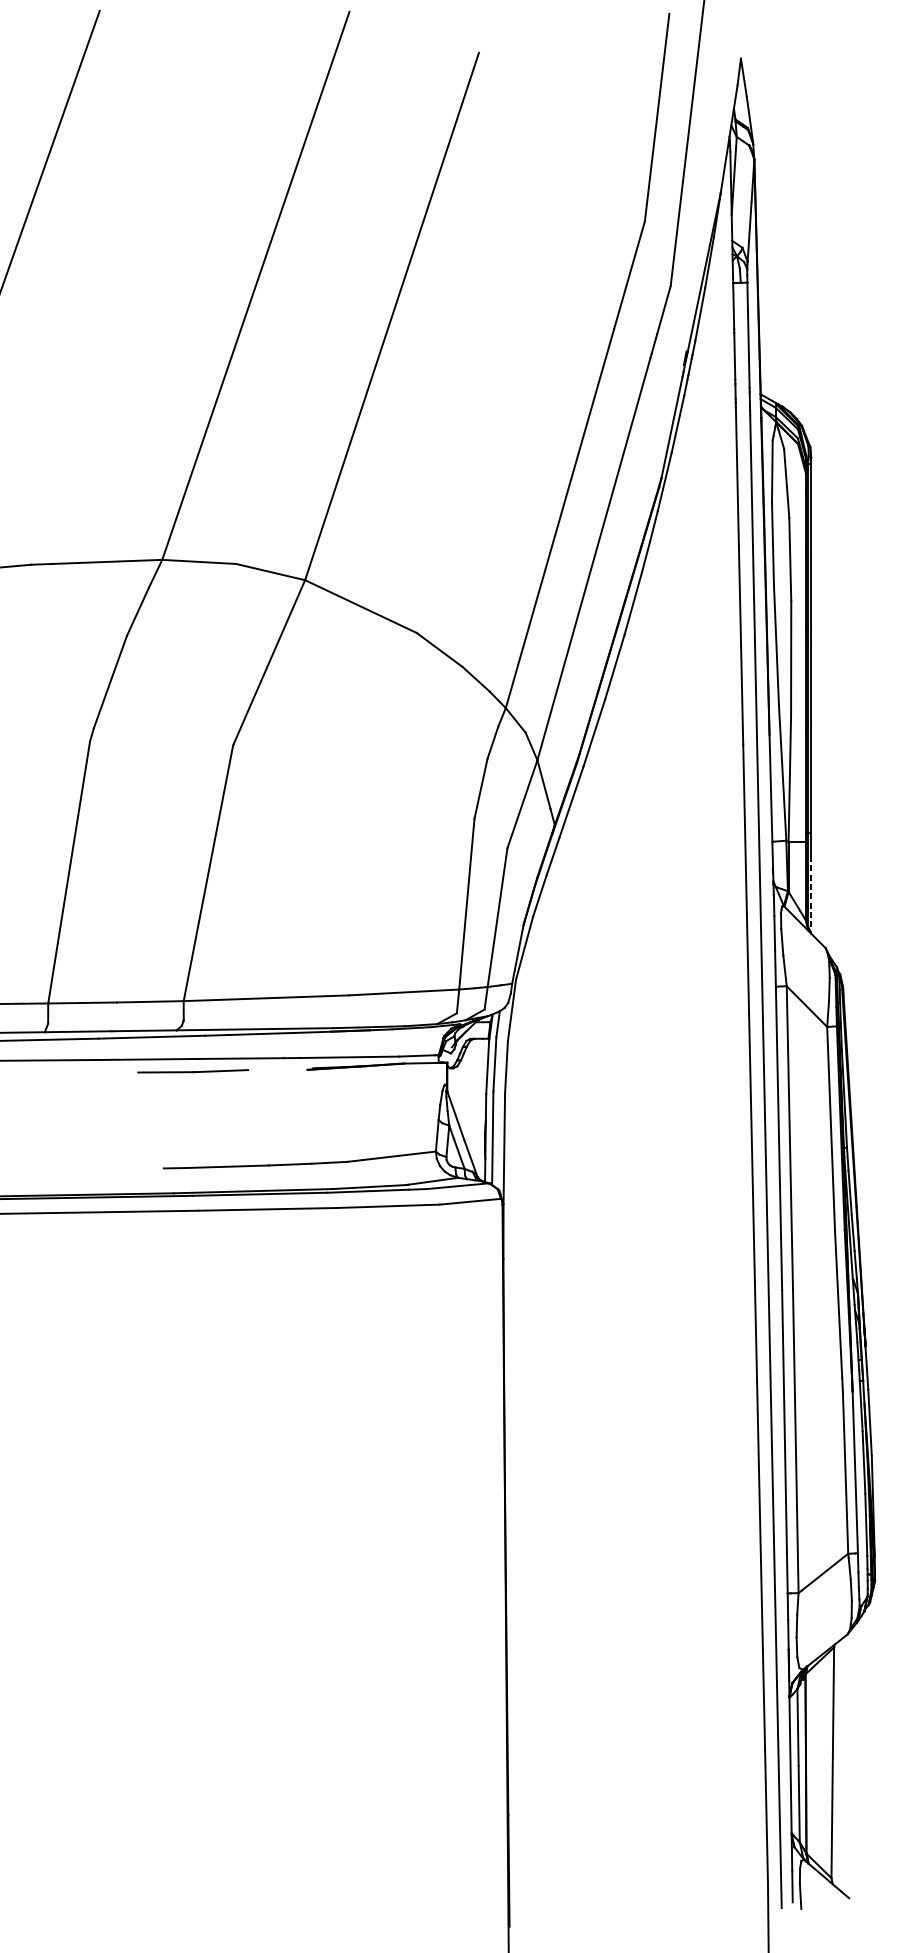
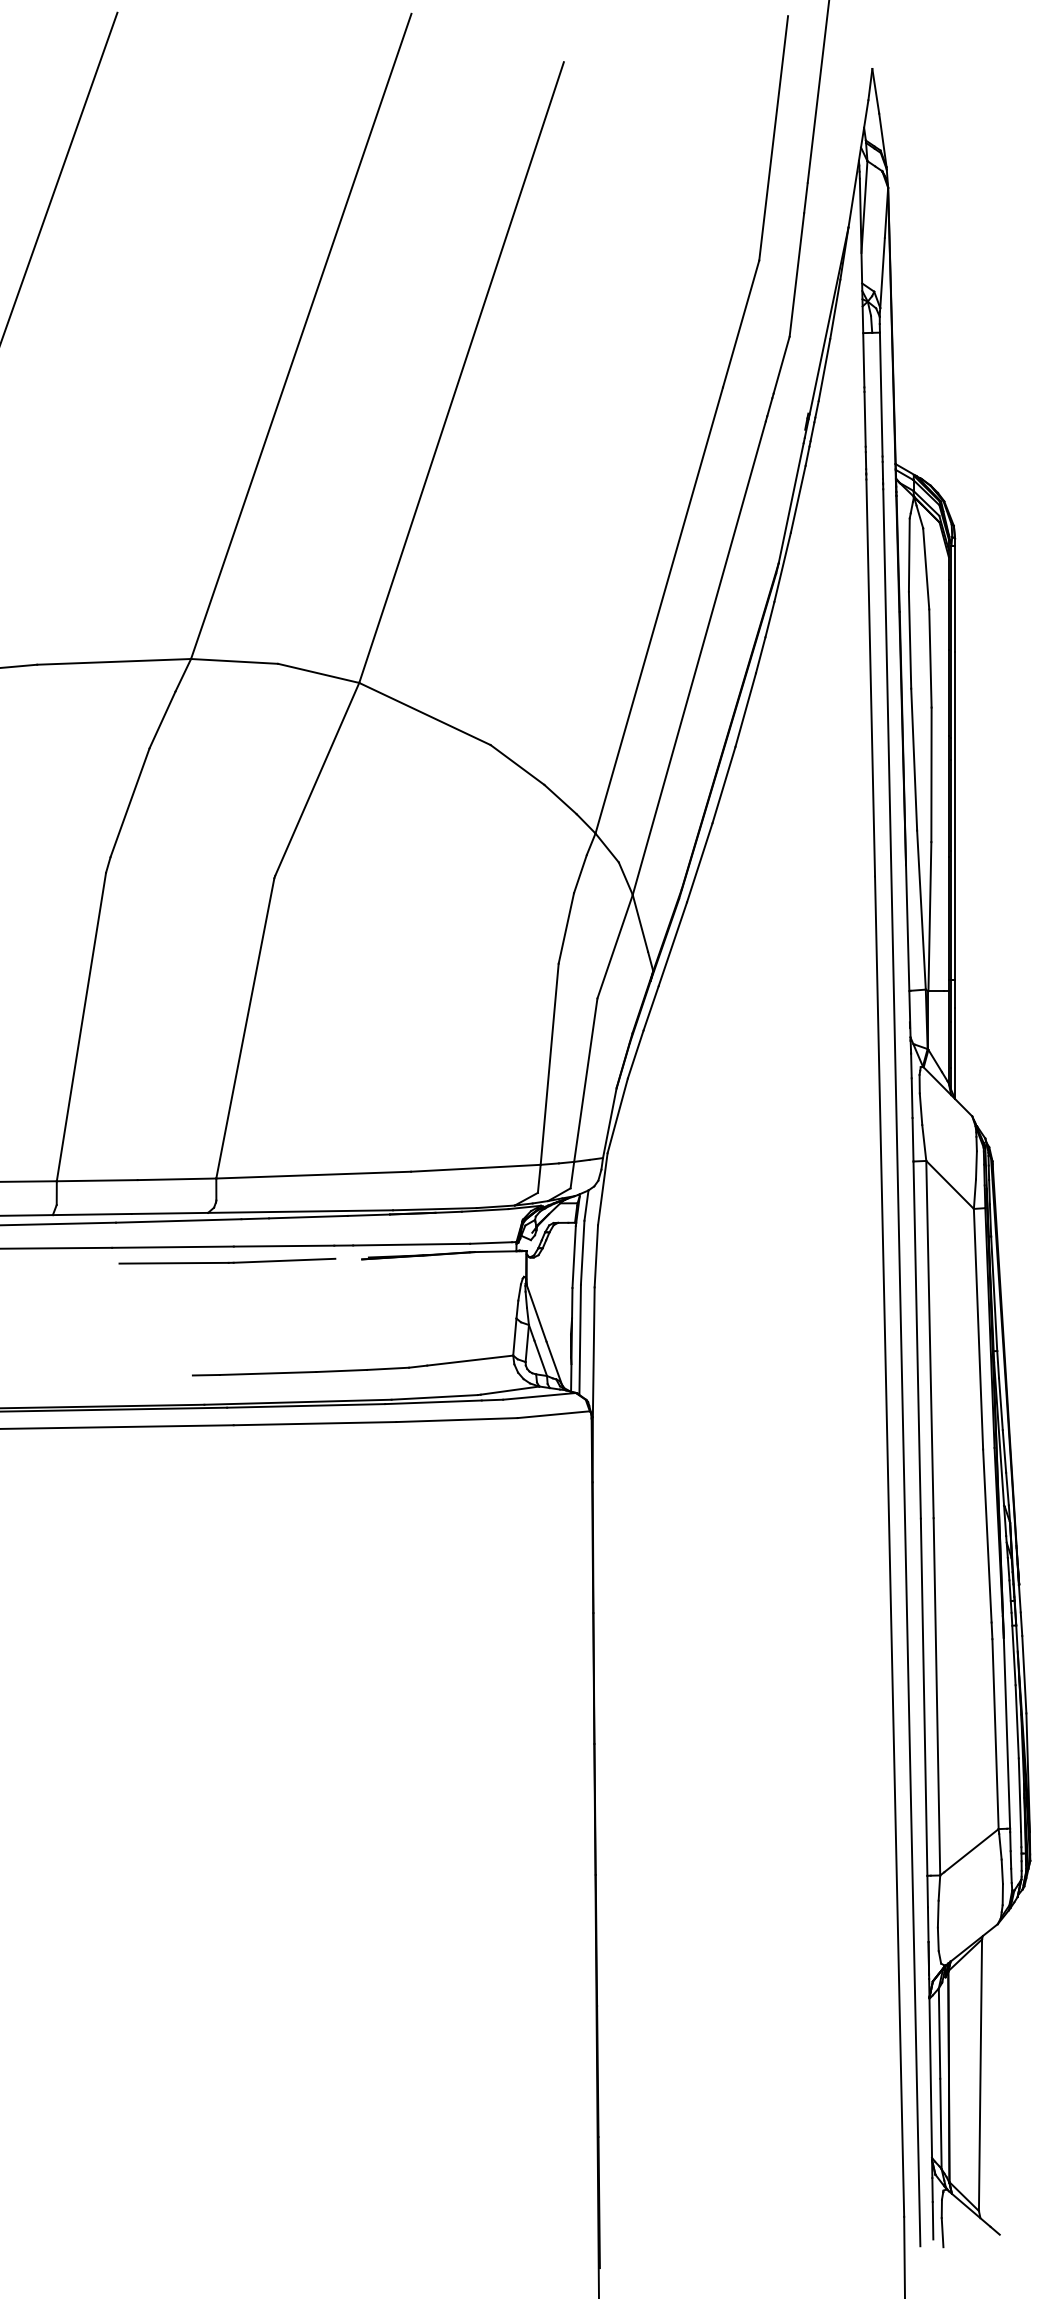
line: (811, 894) -> (955, 1053), dashed -> solid
part: (193, 1070) -> (227, 1260), size x1.67

